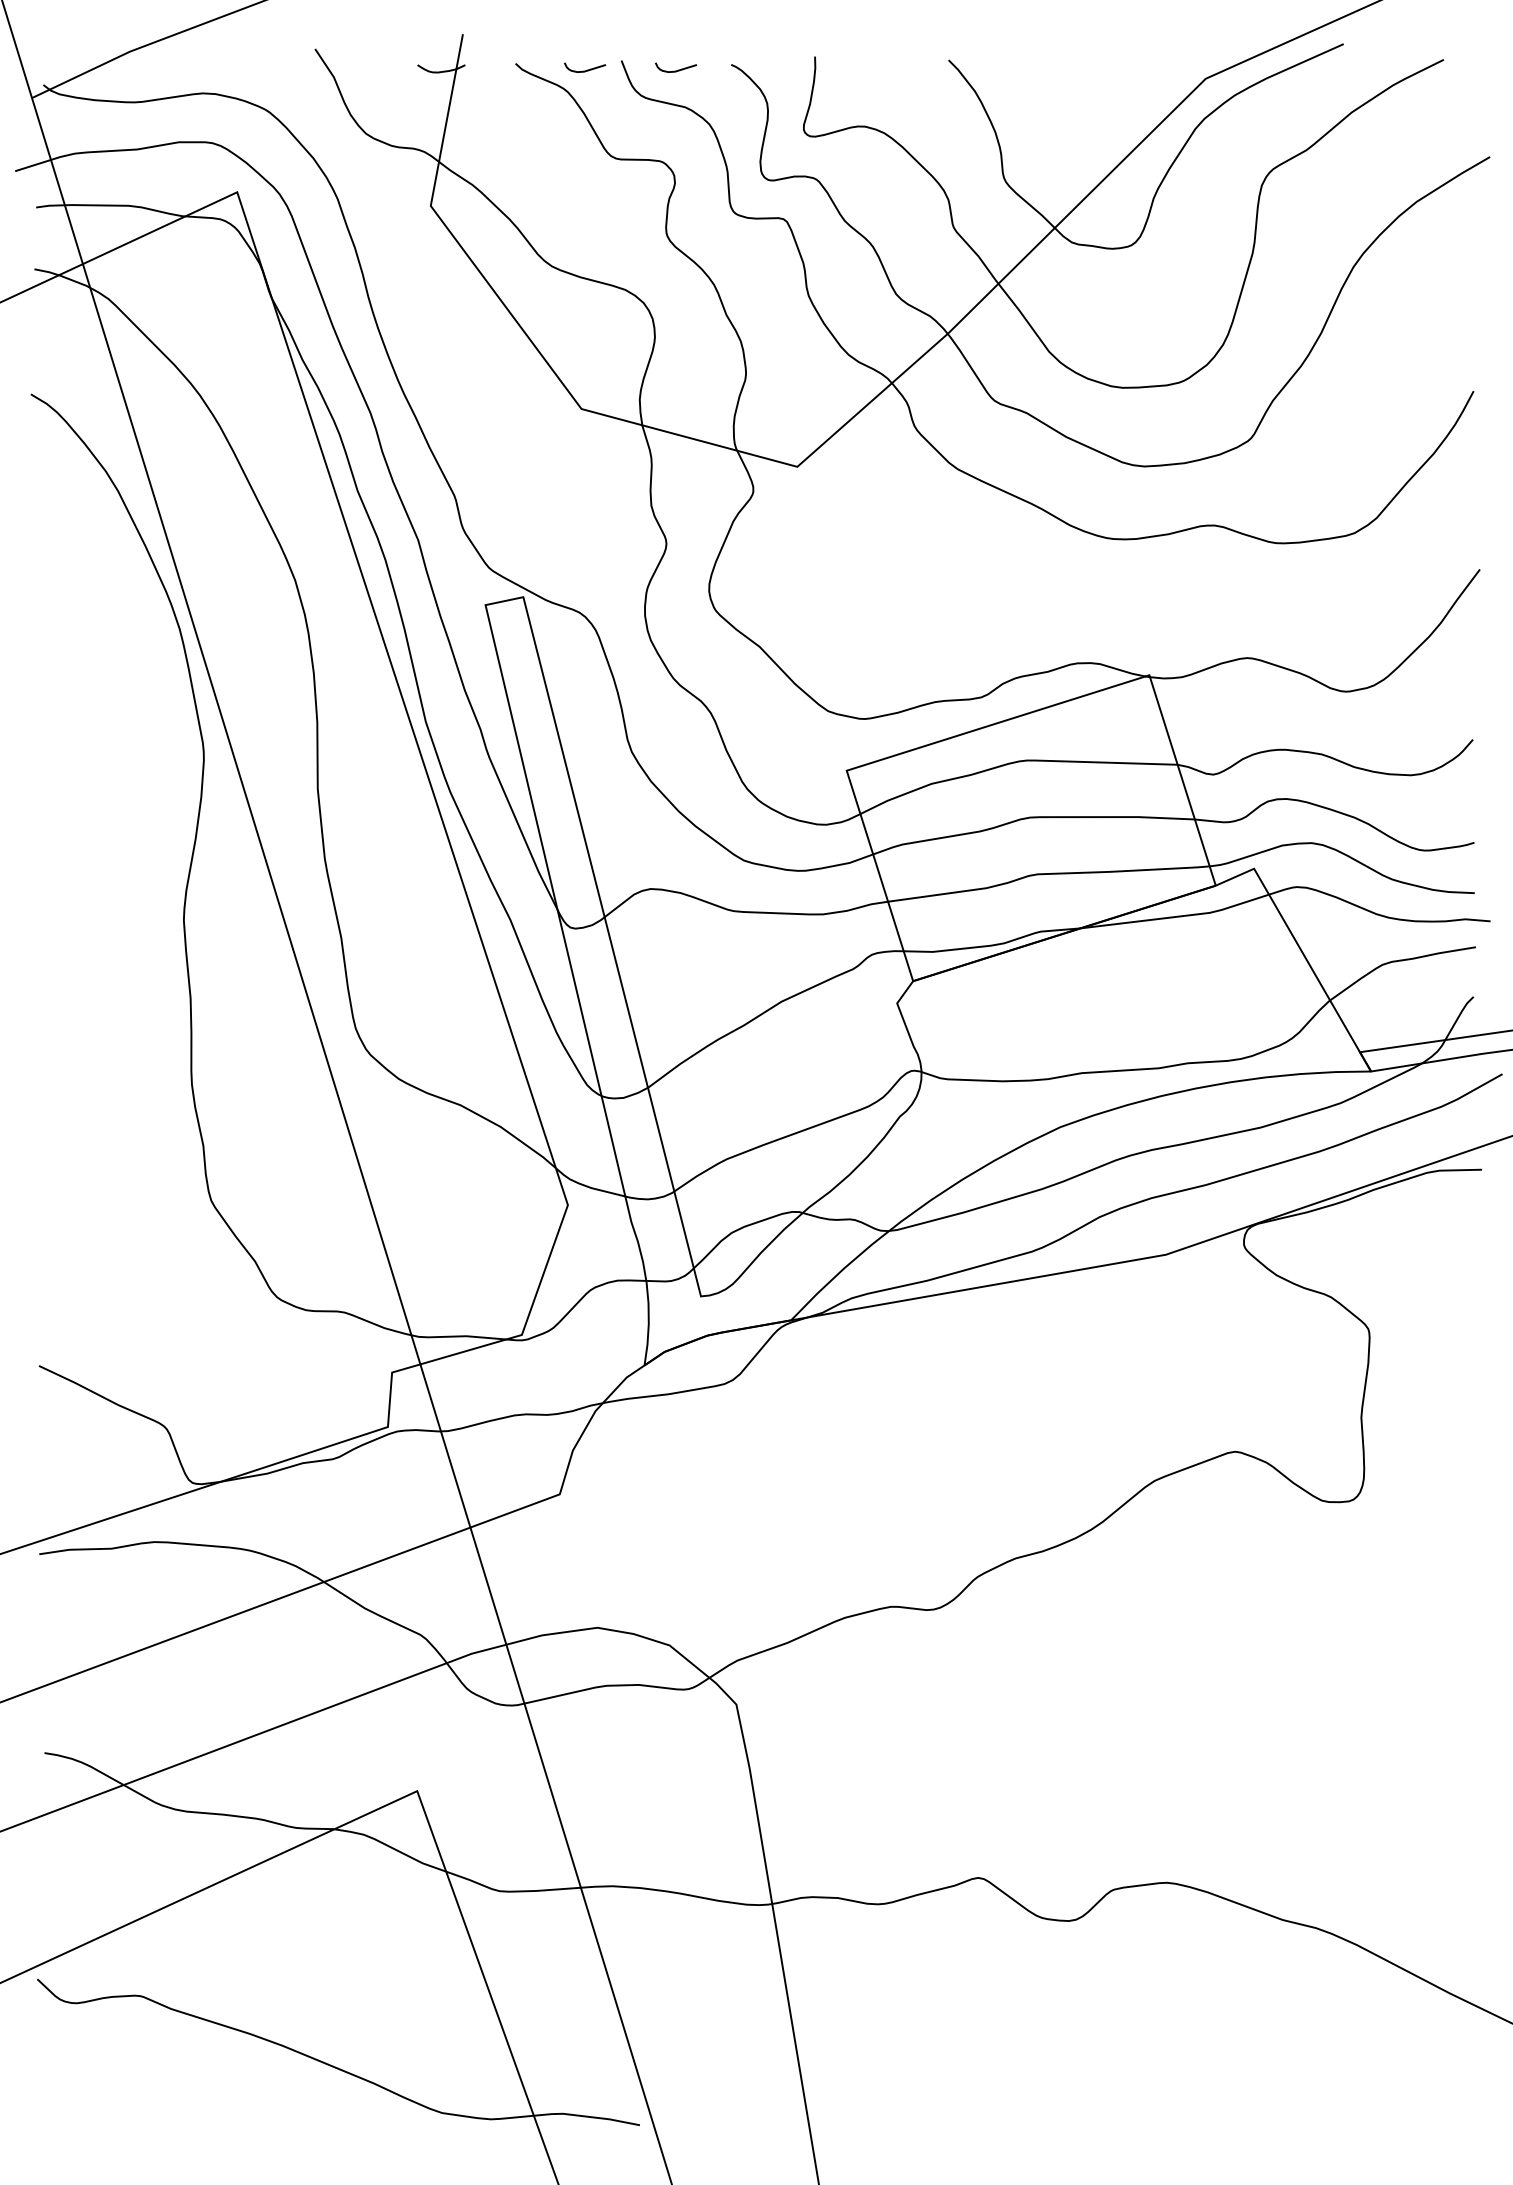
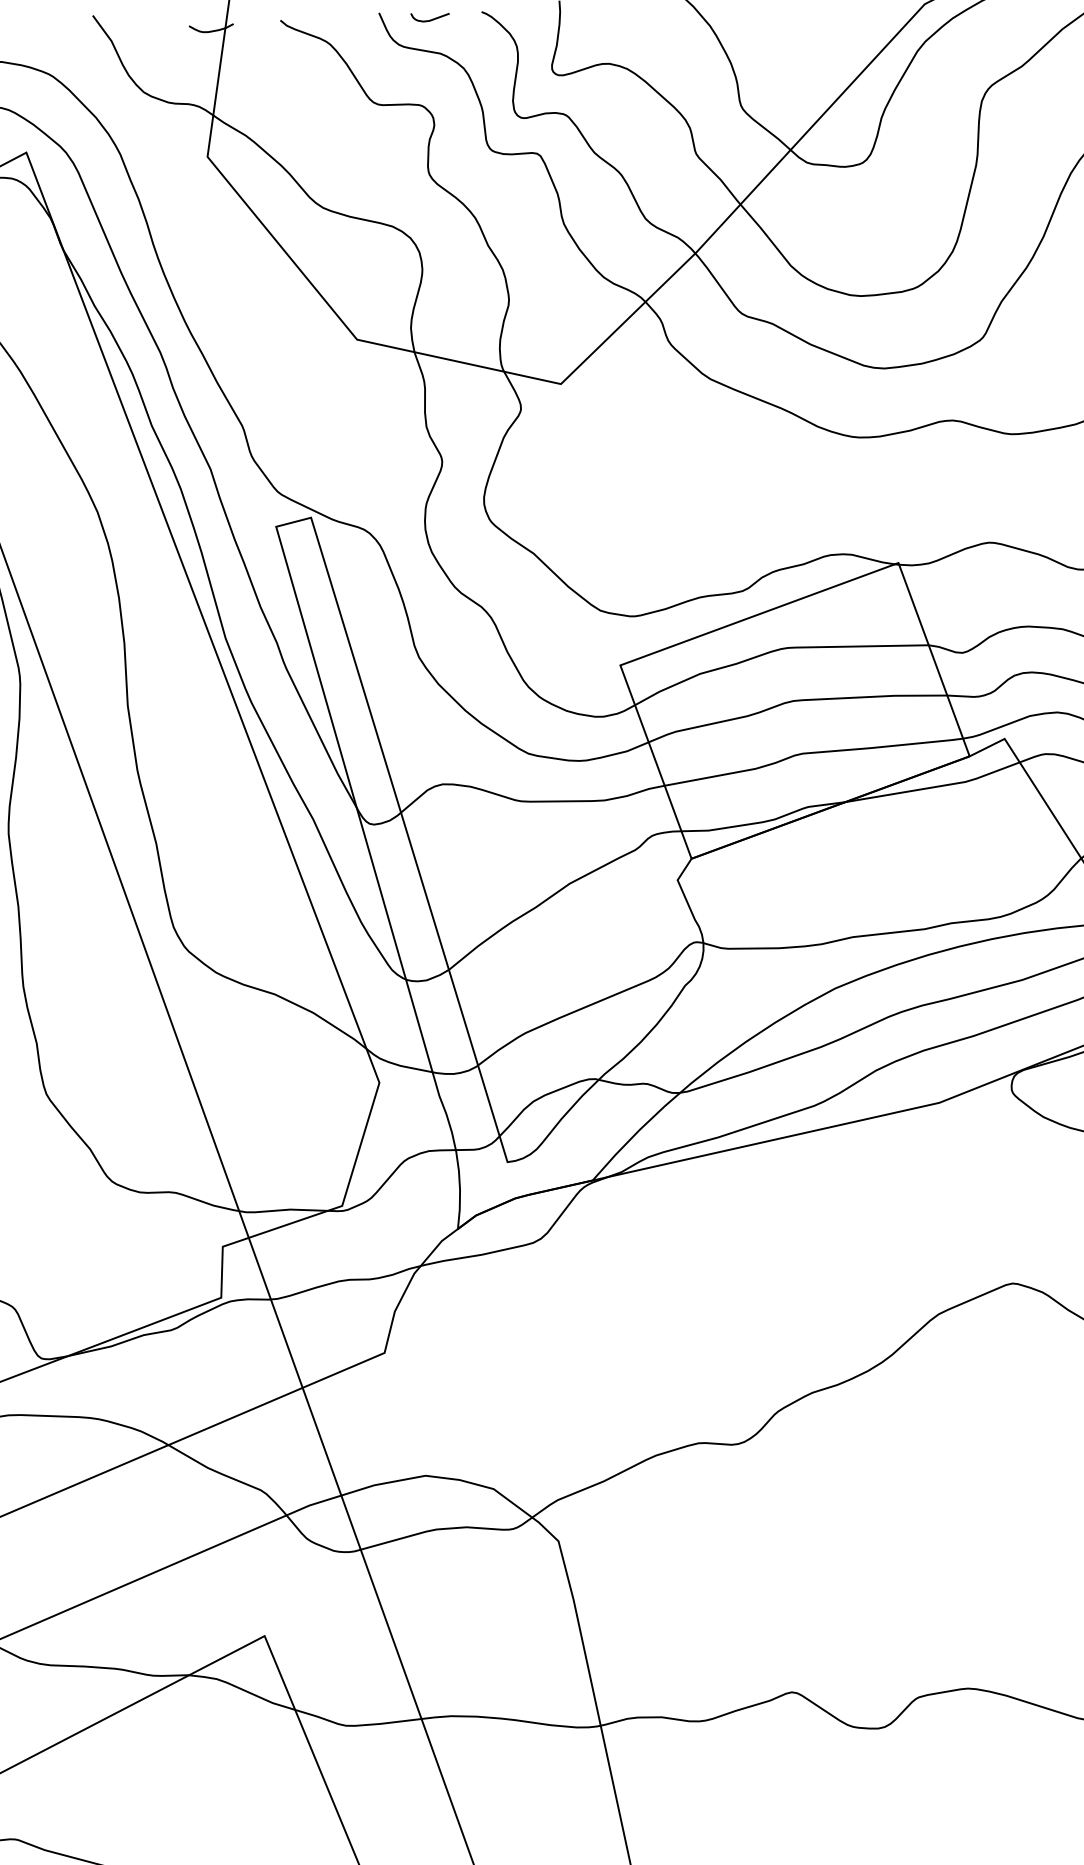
curve: (584, 70) -> (344, 23), removed

